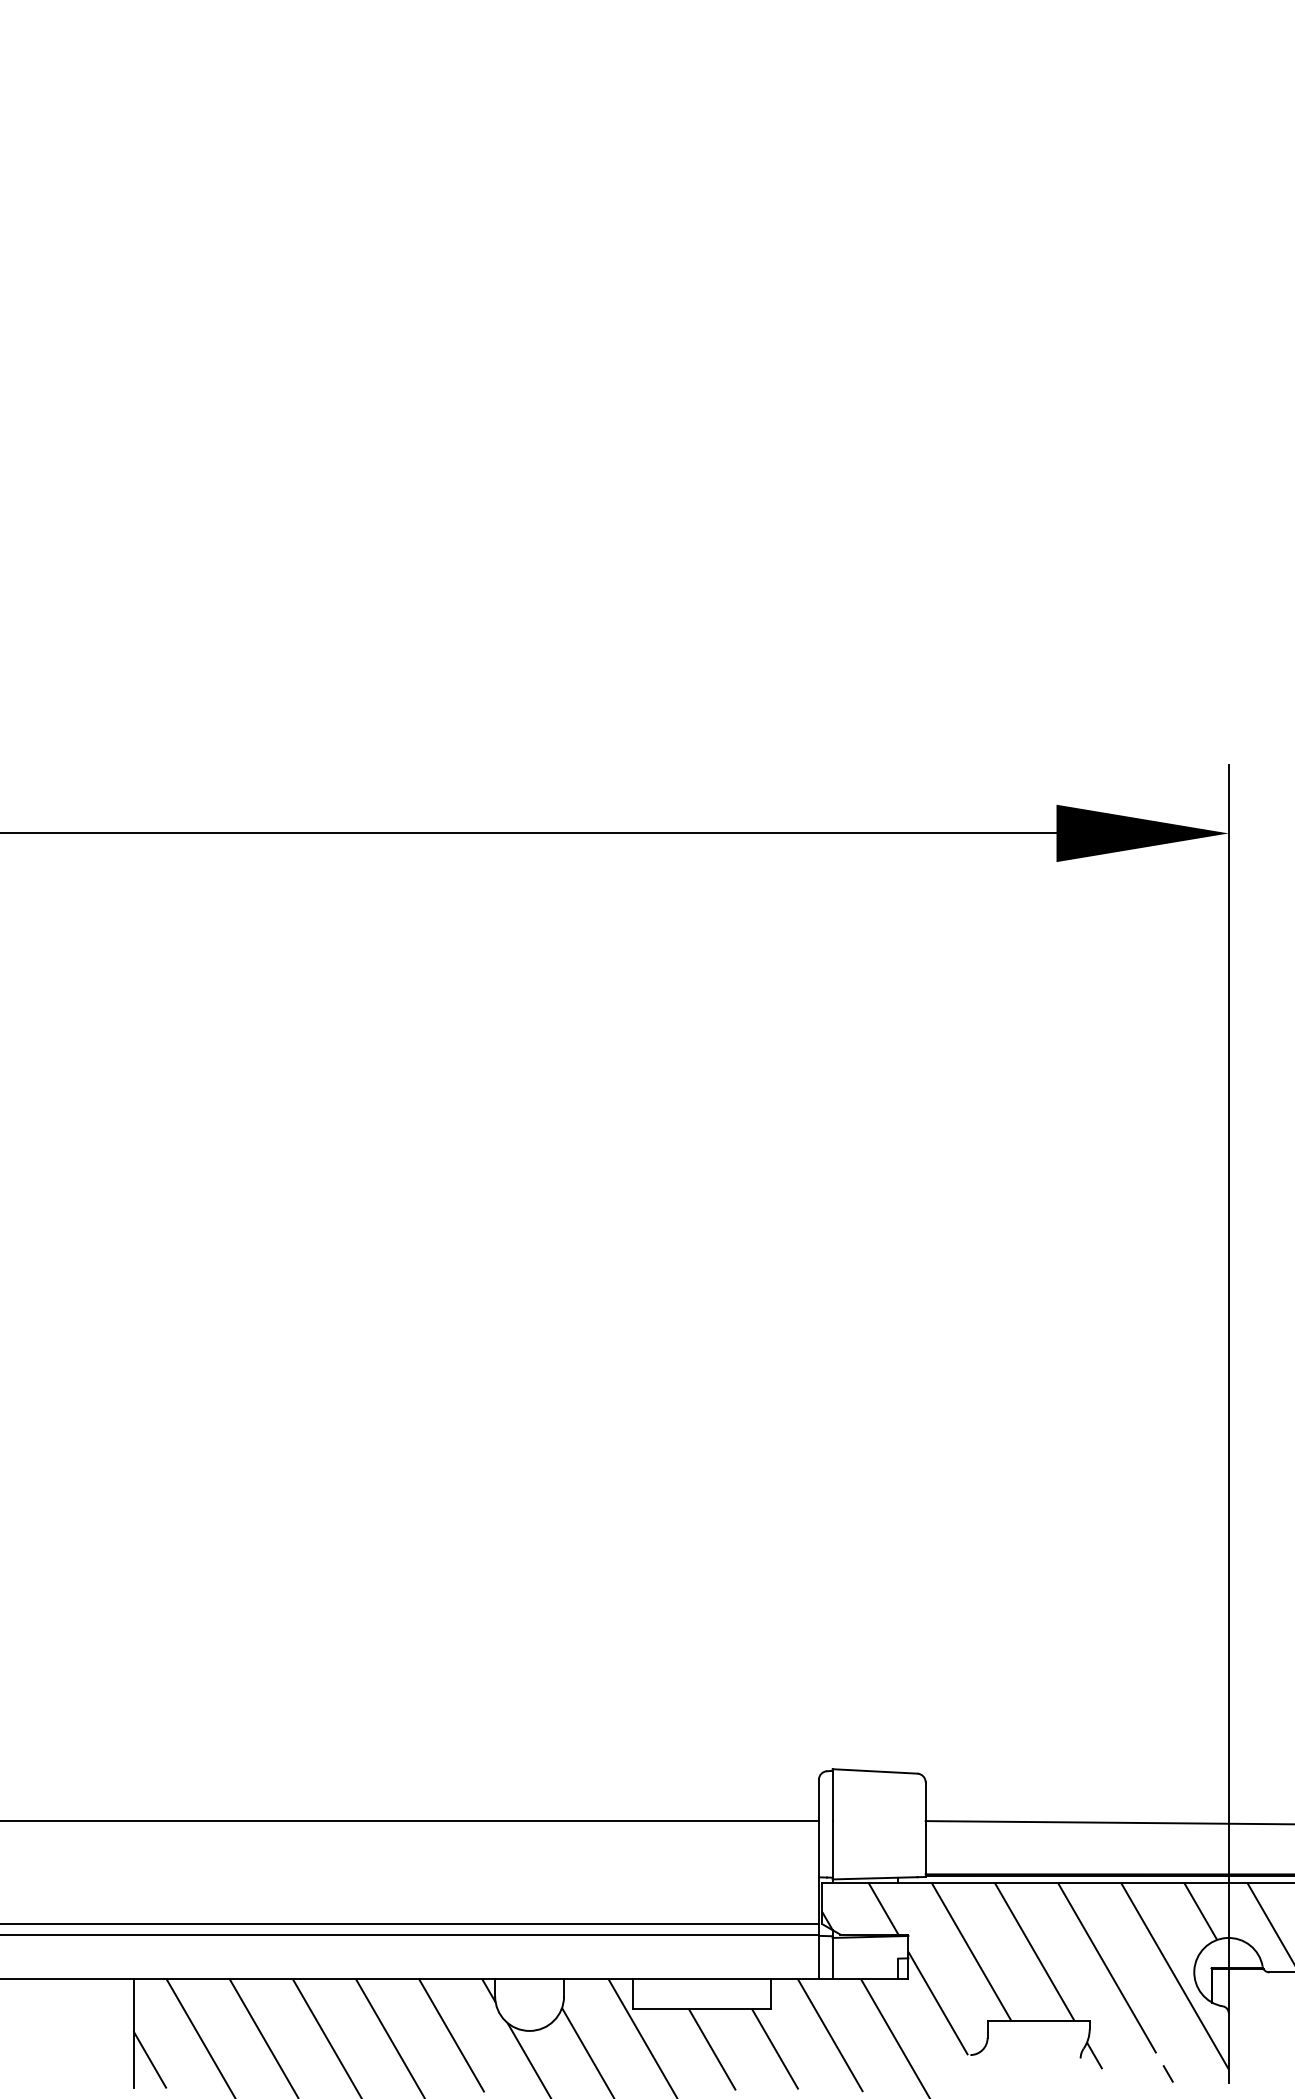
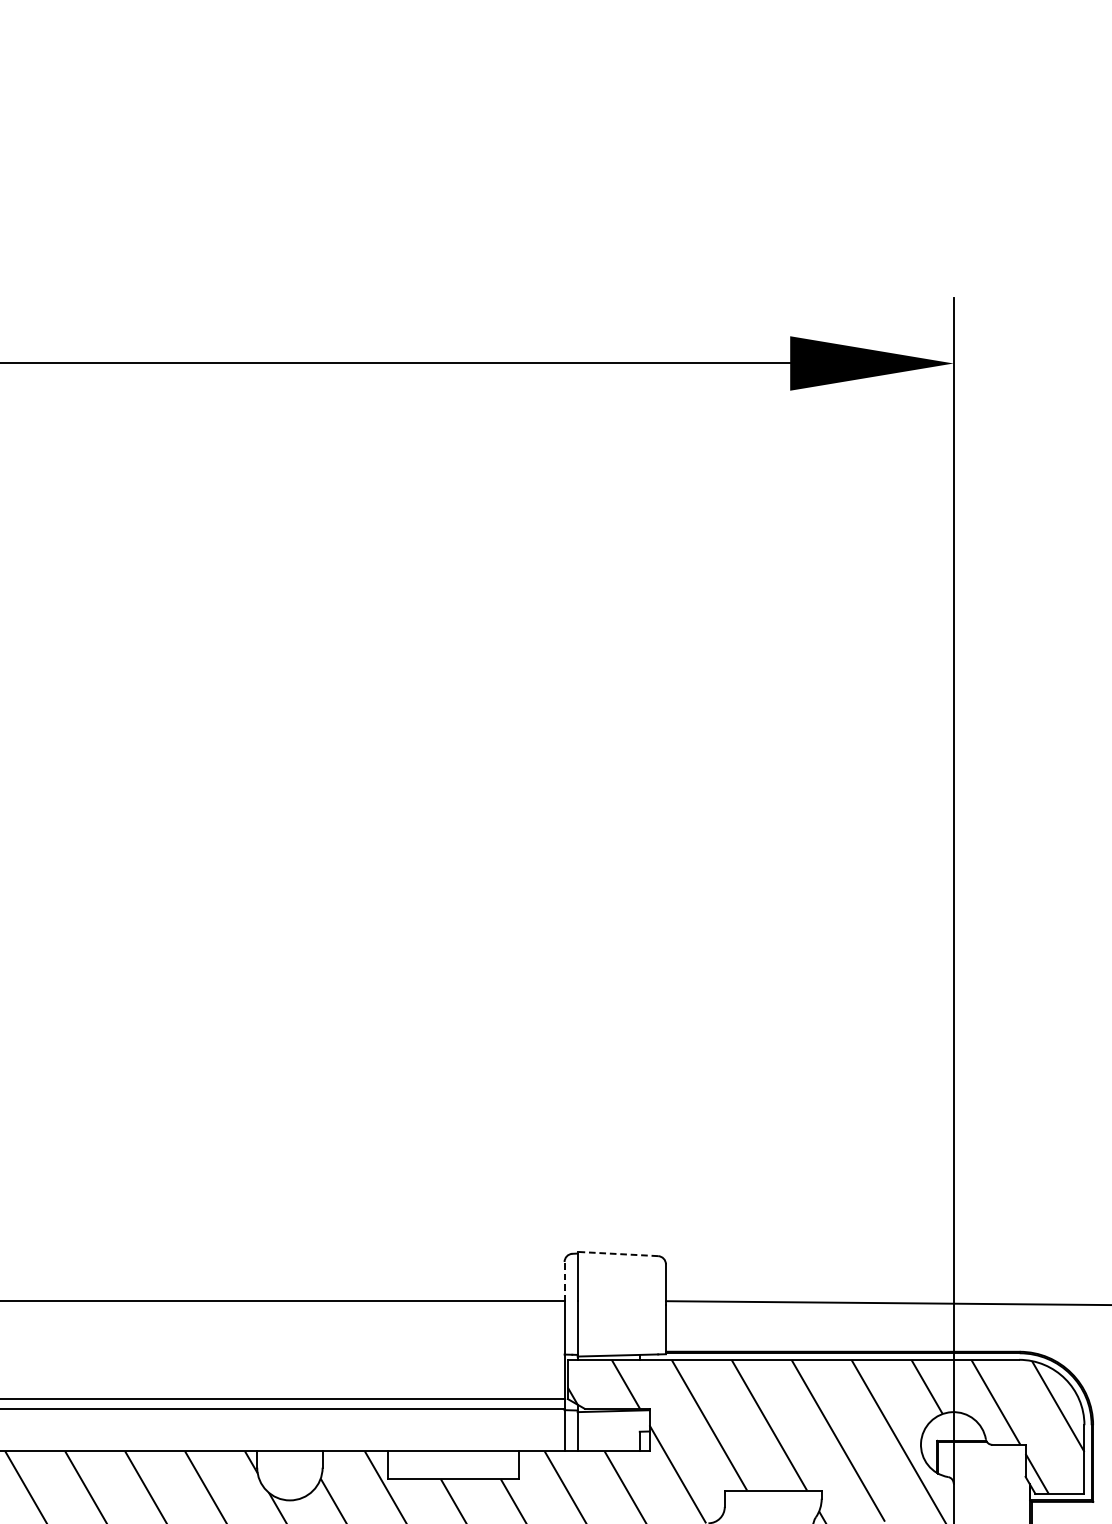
line: (874, 1771) -> (617, 1254), solid -> dashed
line: (818, 1800) -> (564, 1281), solid -> dashed

